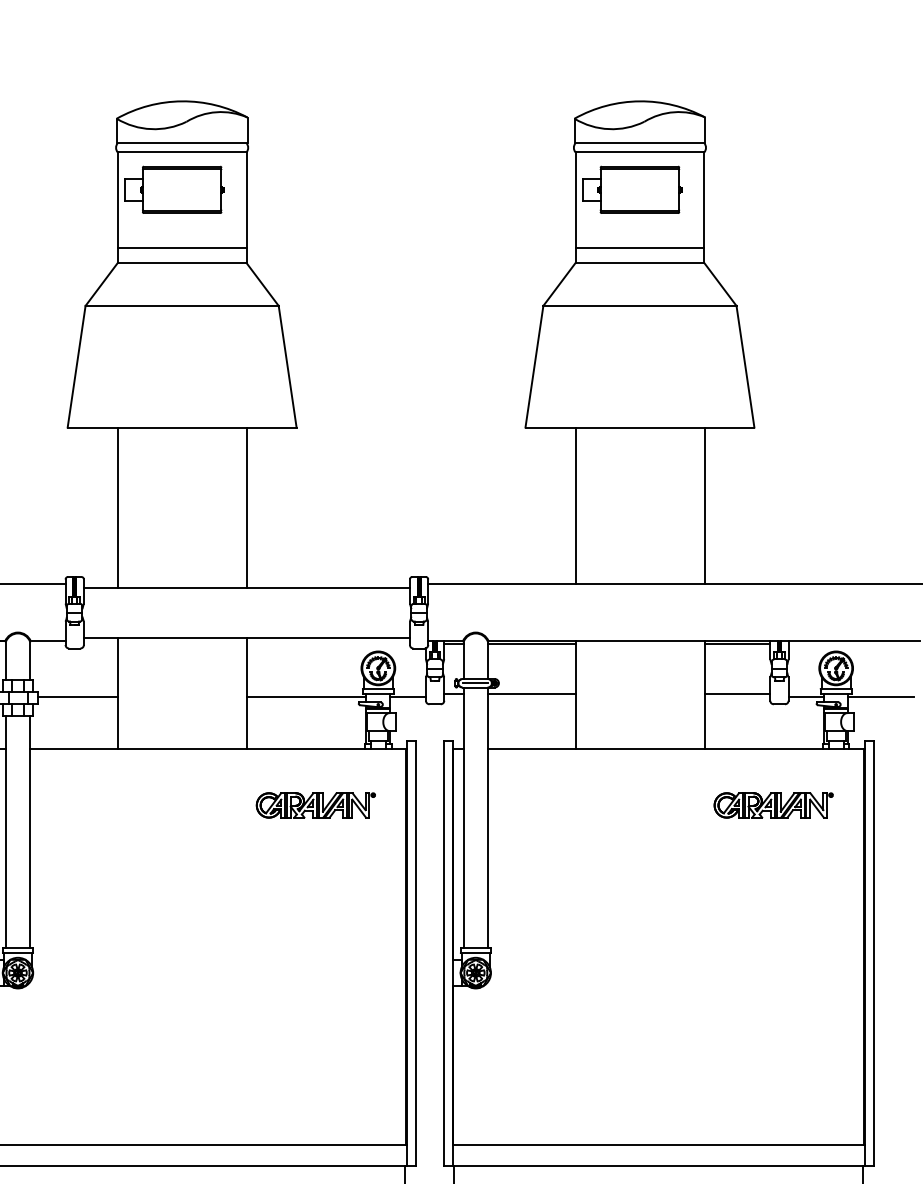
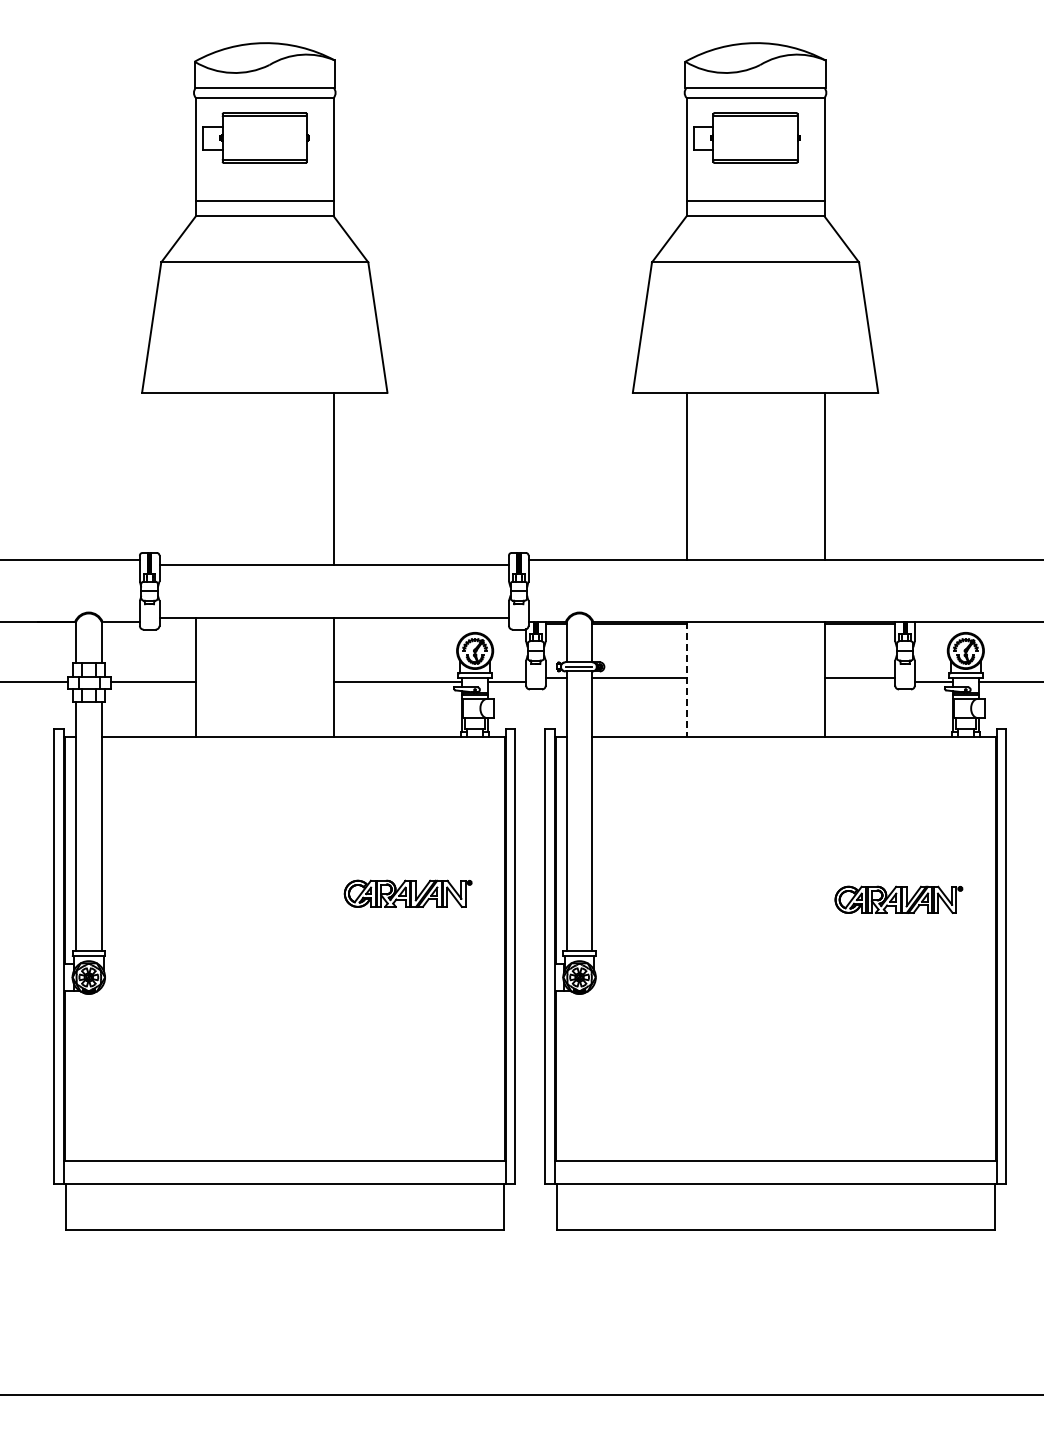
line: (118, 507) -> (196, 478), removed
line: (576, 695) -> (687, 679), solid -> dashed
part: (315, 805) -> (407, 893), moved
part: (773, 805) -> (898, 899), moved

